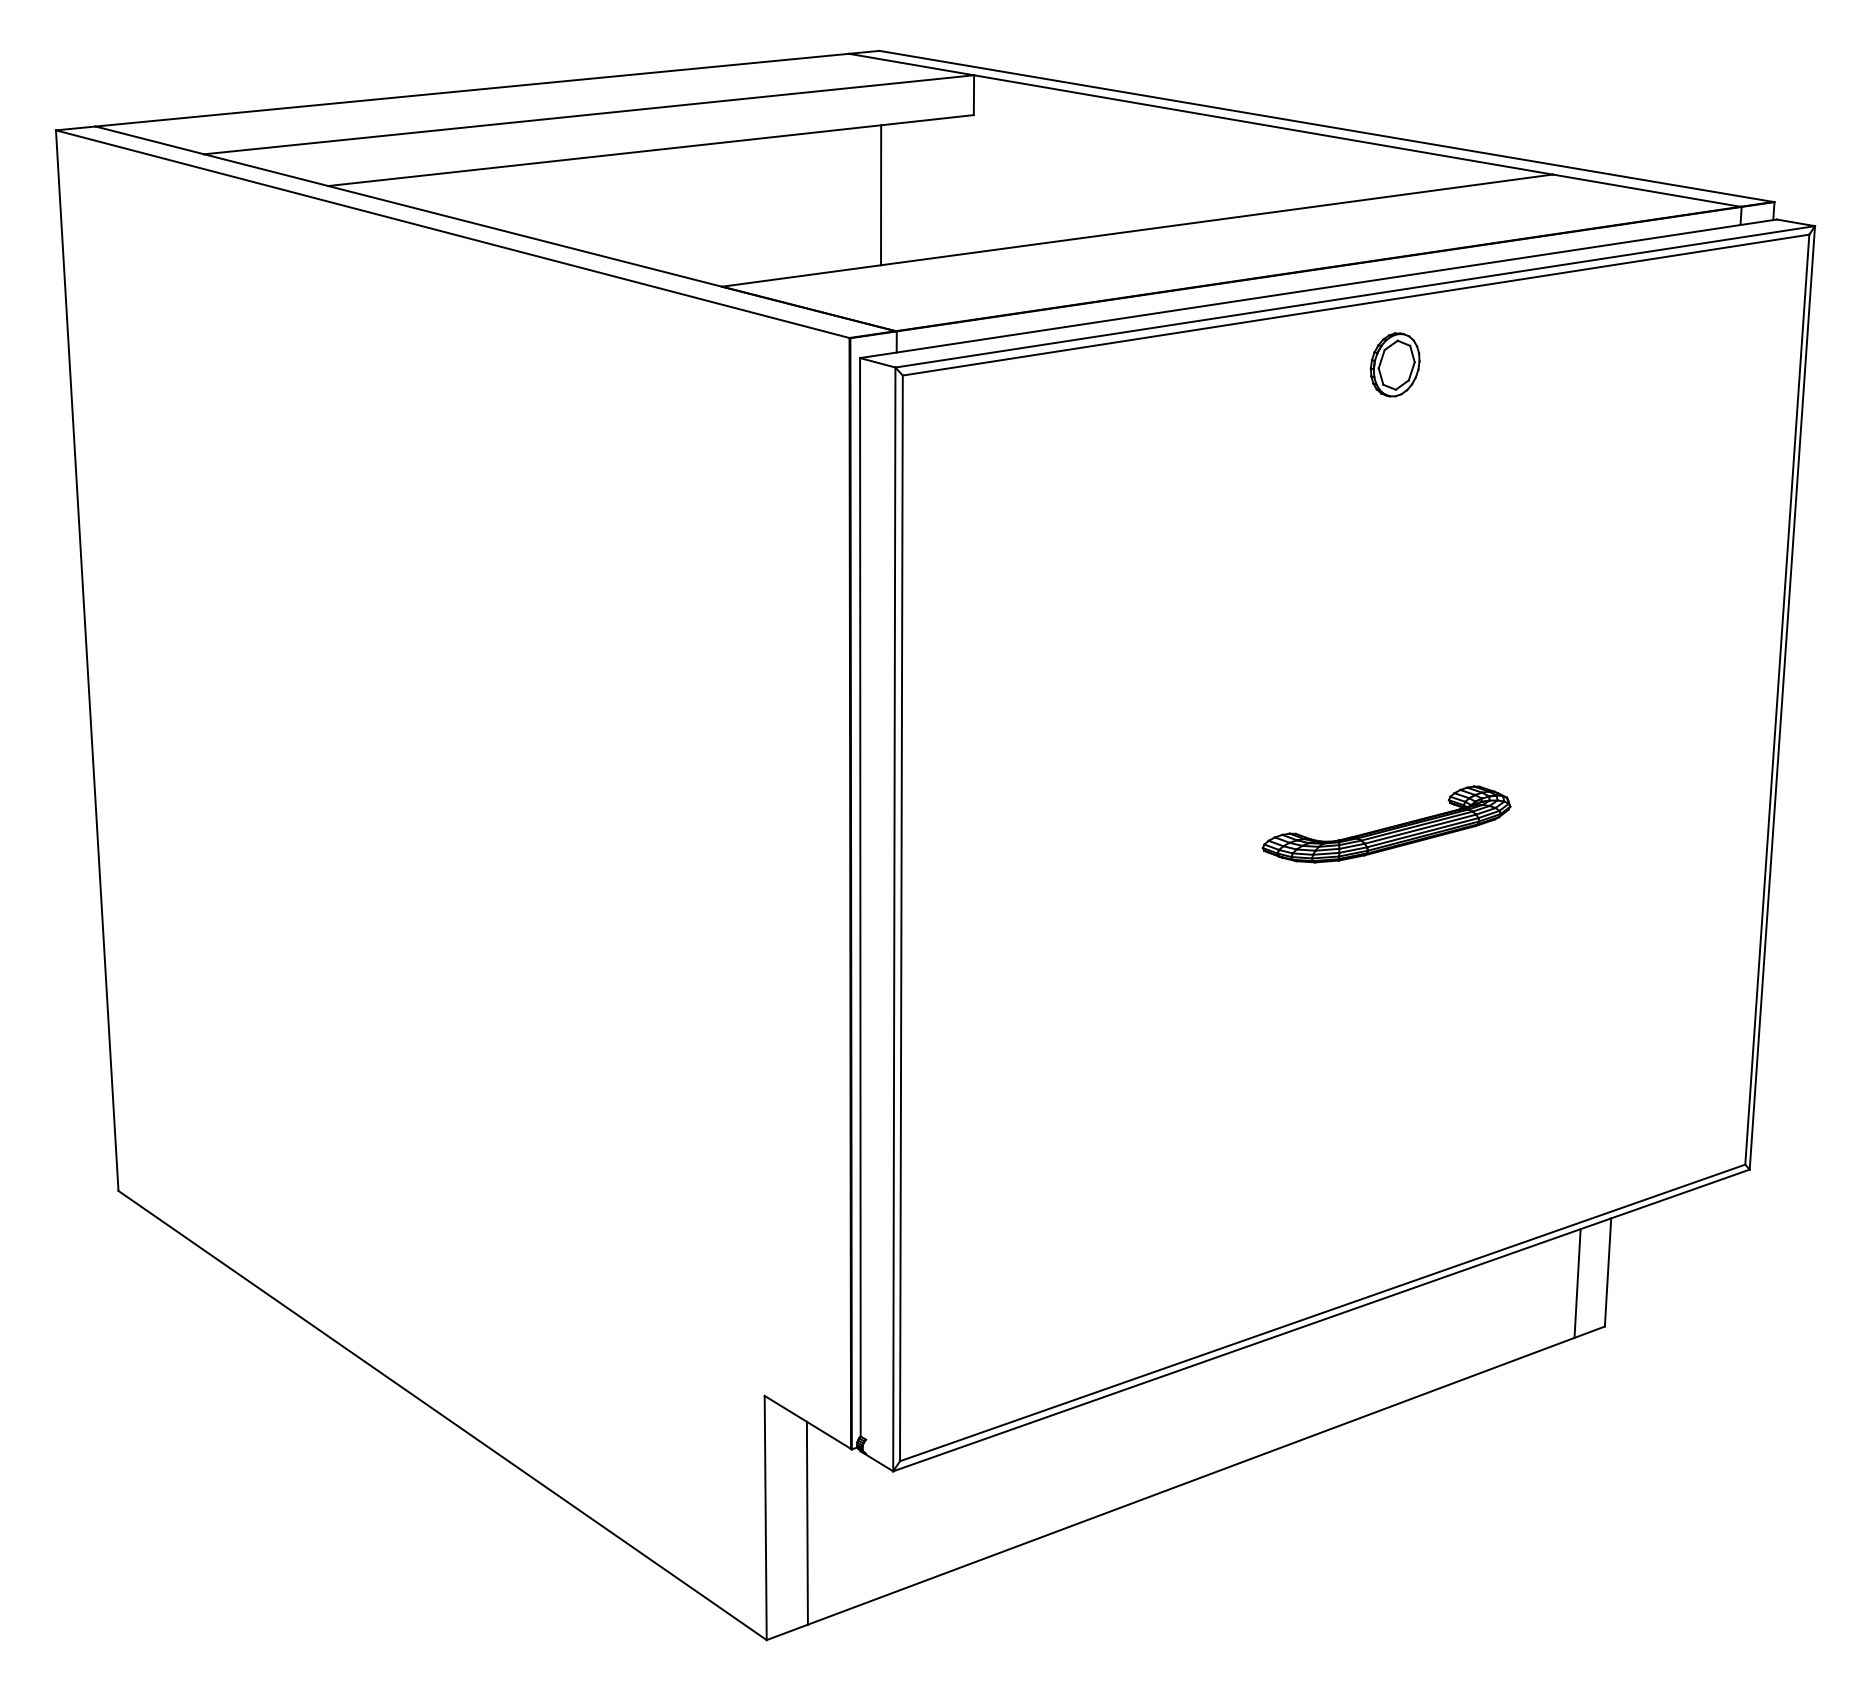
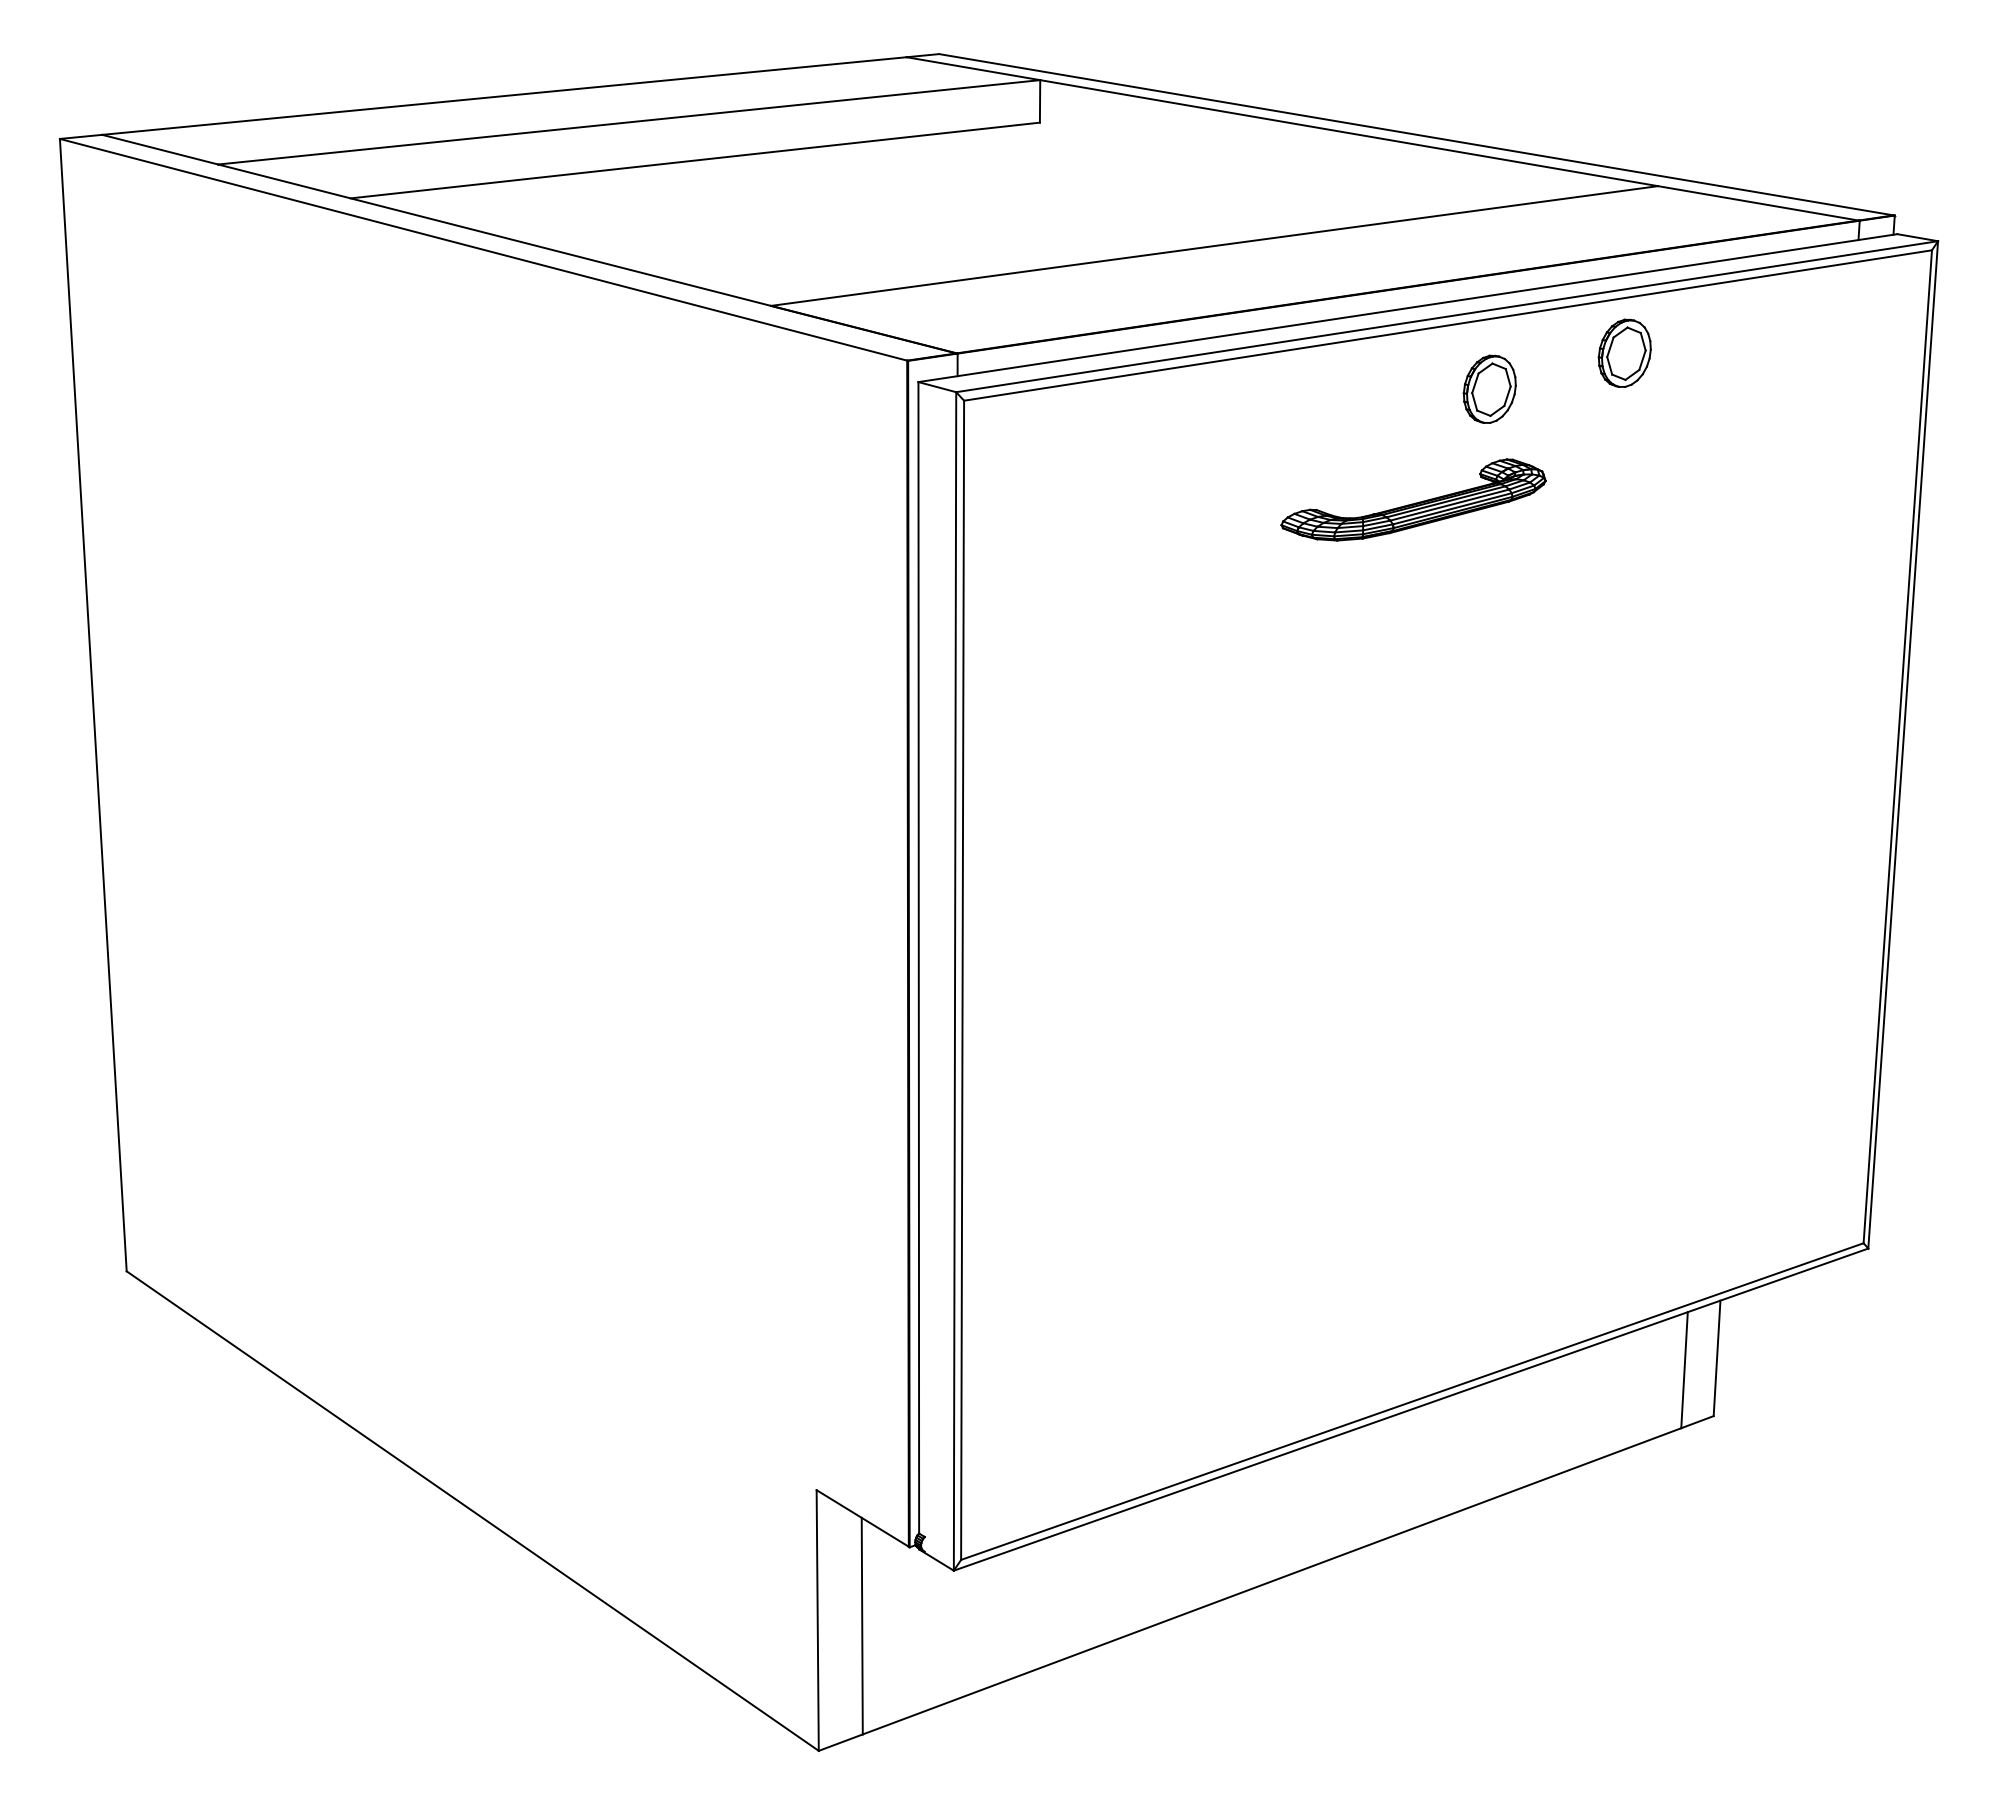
line: (880, 194) -> (940, 207), removed
part: (1521, 330) -> (1624, 352), added
part: (1386, 823) -> (1413, 499), moved

